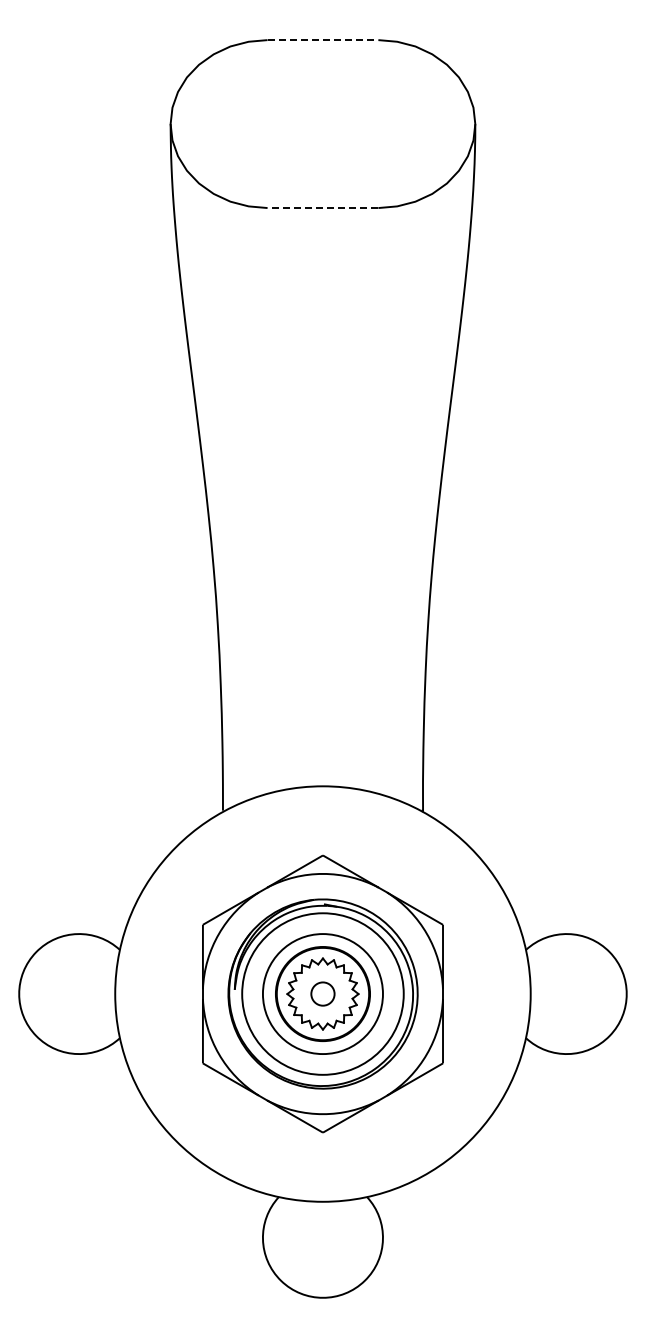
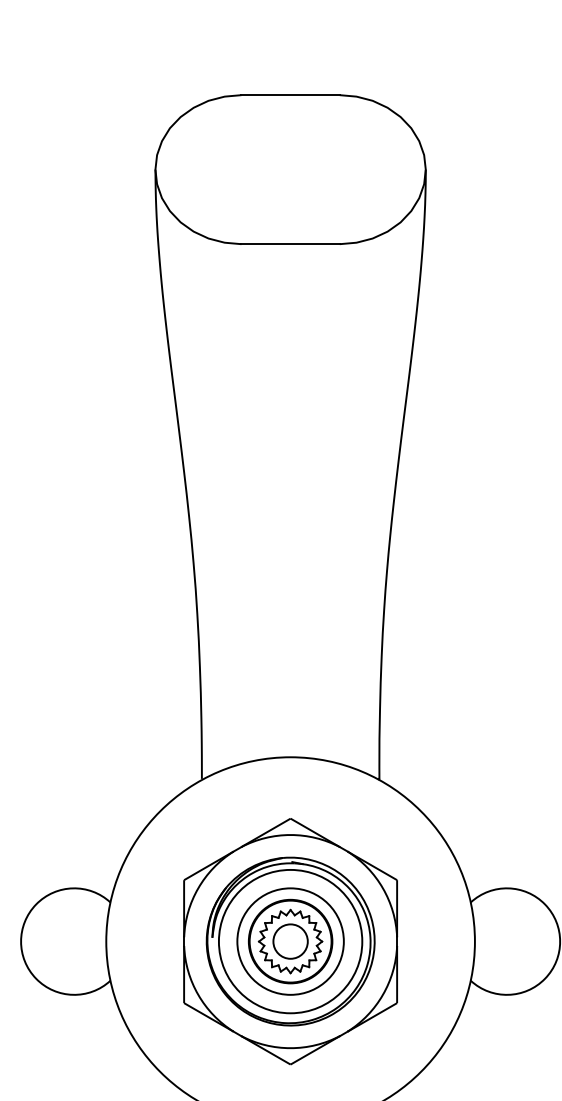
line: (323, 40) -> (291, 95), dashed -> solid
line: (322, 208) -> (290, 244), dashed -> solid
circle: (322, 993) -> (290, 941), size x1.67

